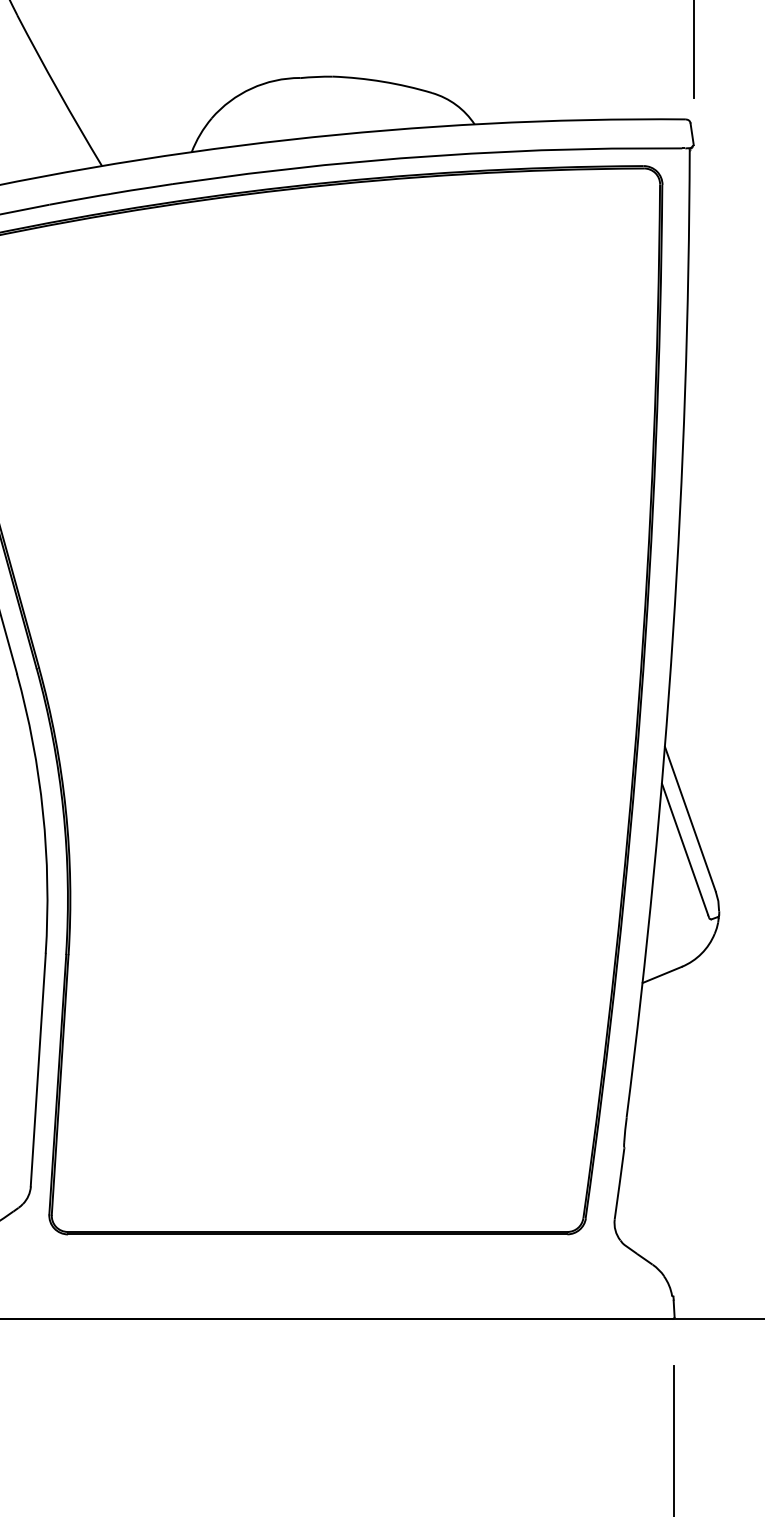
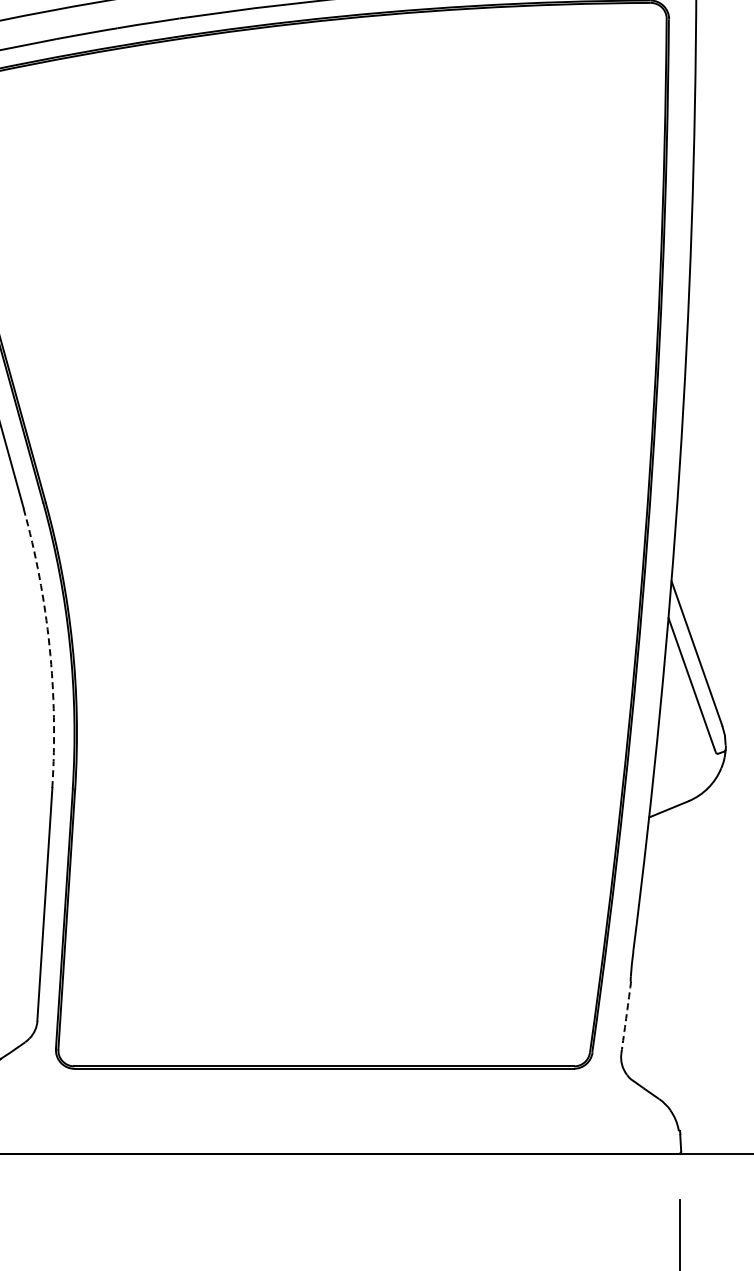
arc: (43, 812) -> (50, 646), solid -> dashed
arc: (619, 1184) -> (626, 1018), solid -> dashed

